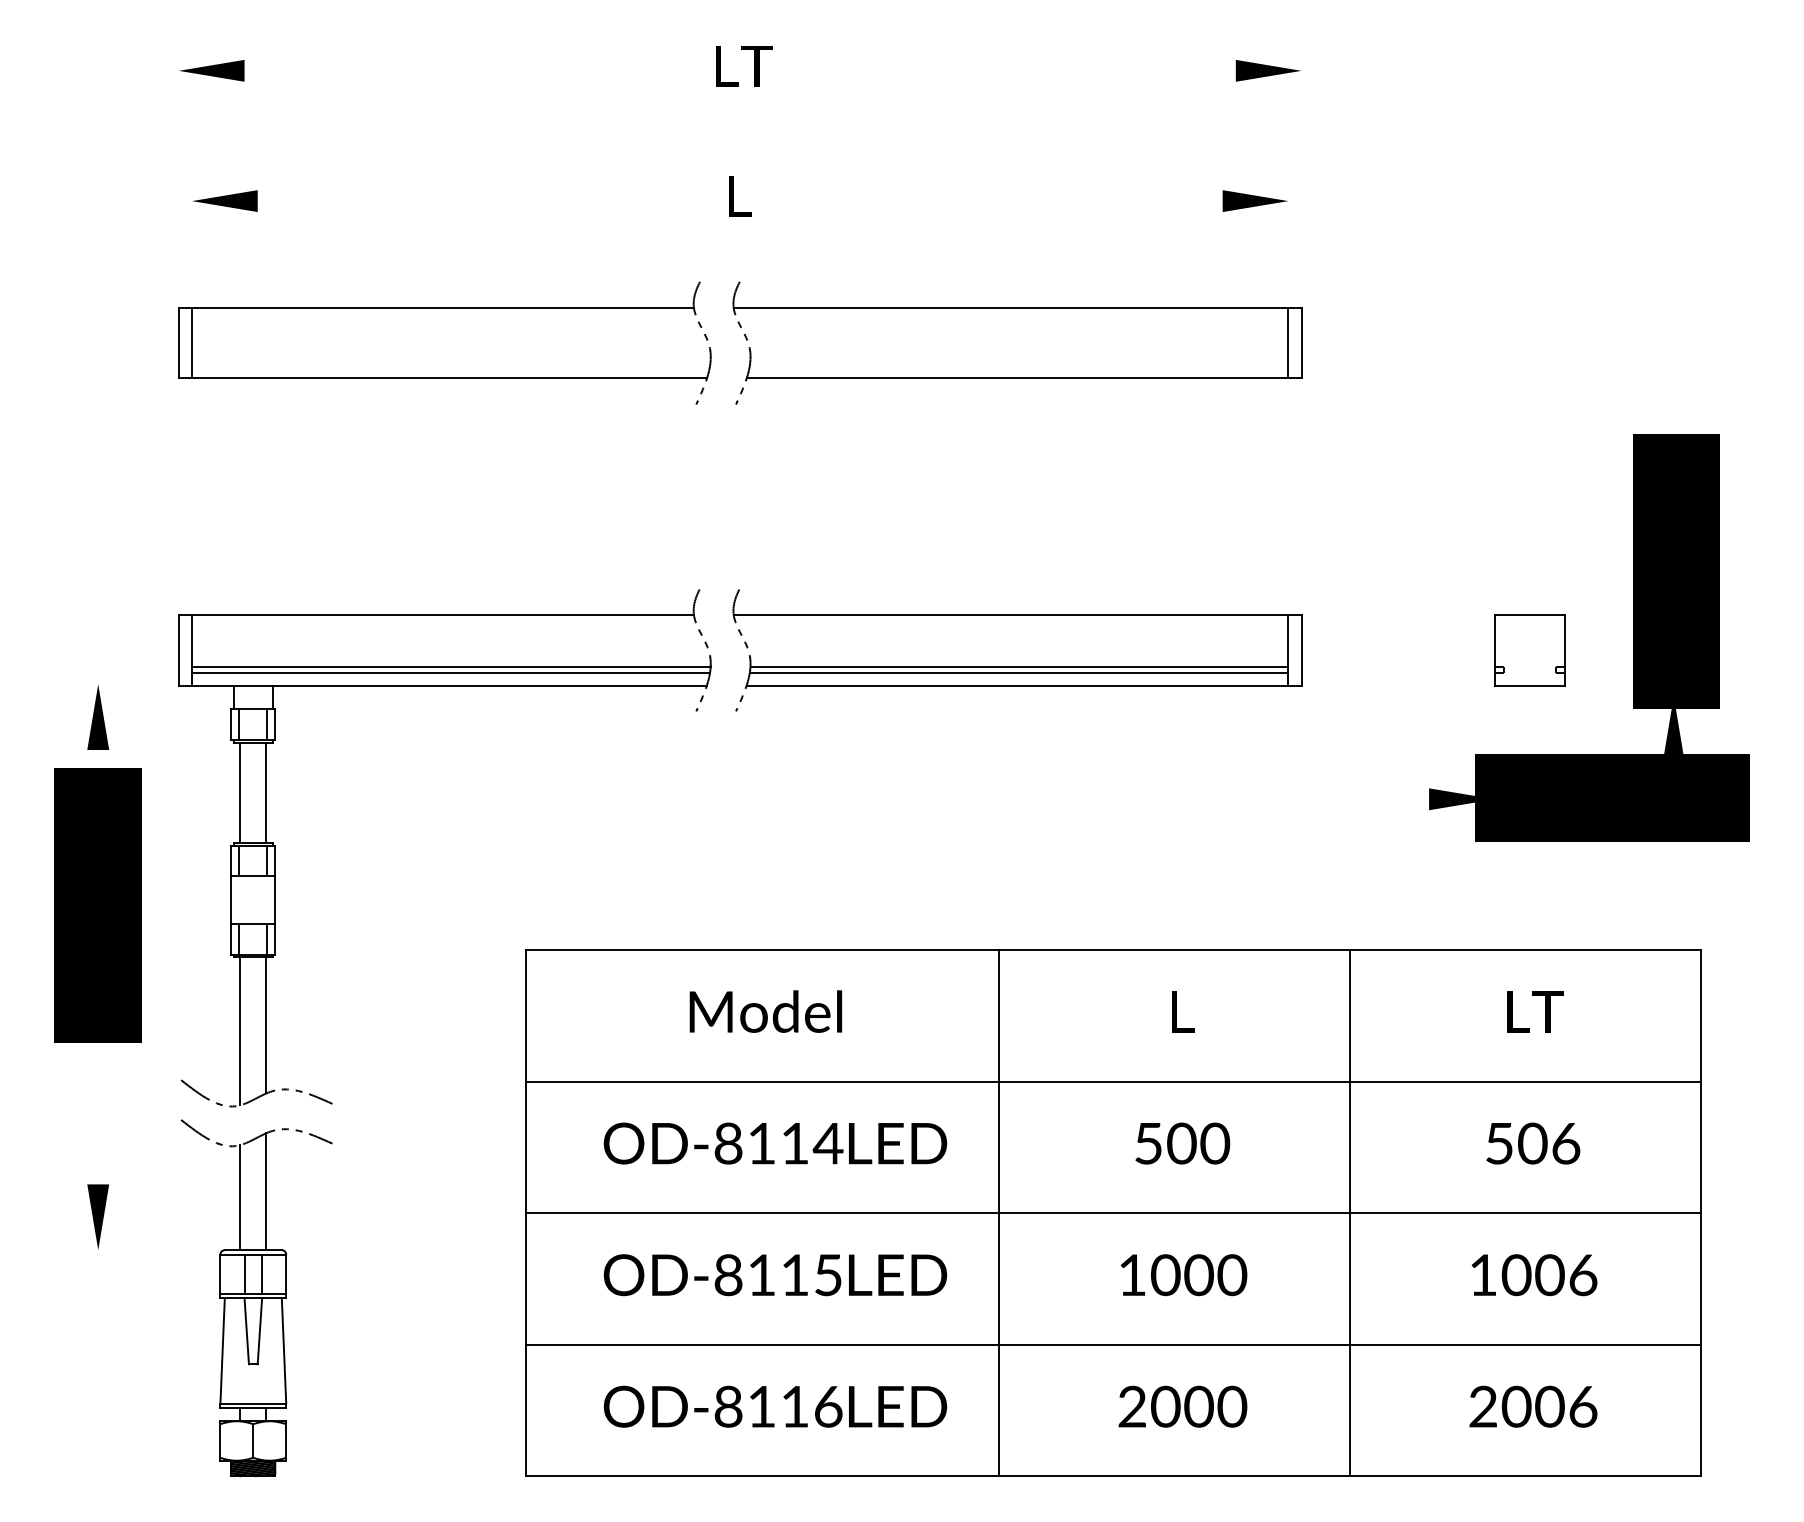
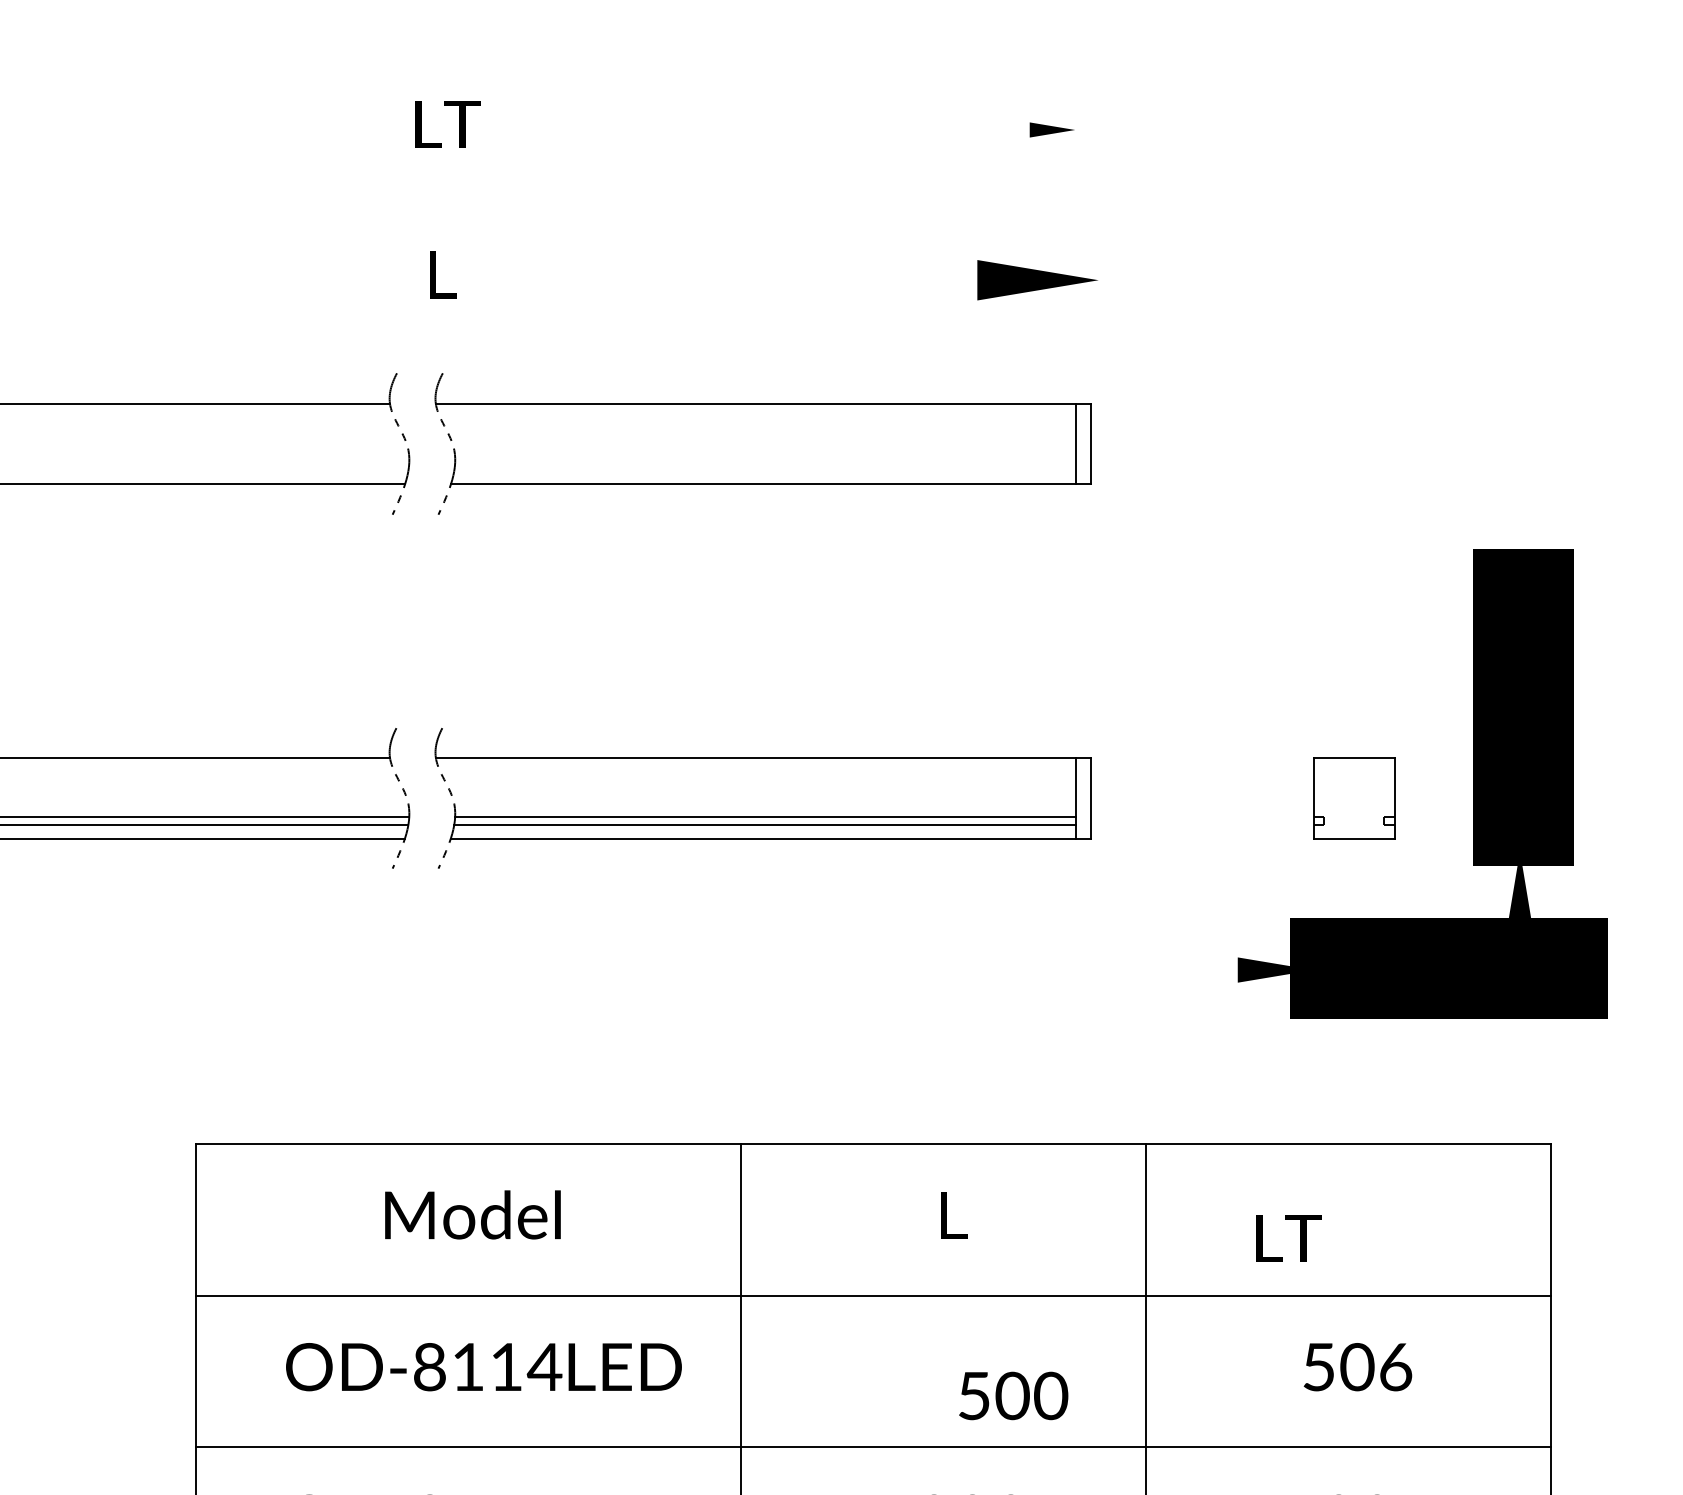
part: (1267, 70) -> (1051, 129), size x0.6
part: (1254, 200) -> (1036, 279), size x1.6
text: (1535, 1011) -> (1289, 1237), moved
text: (1182, 1143) -> (1013, 1395), moved

